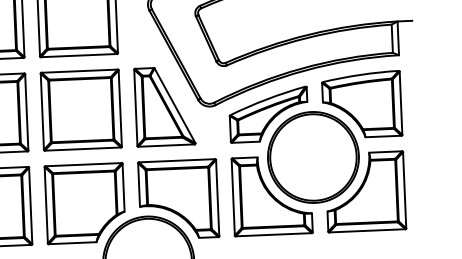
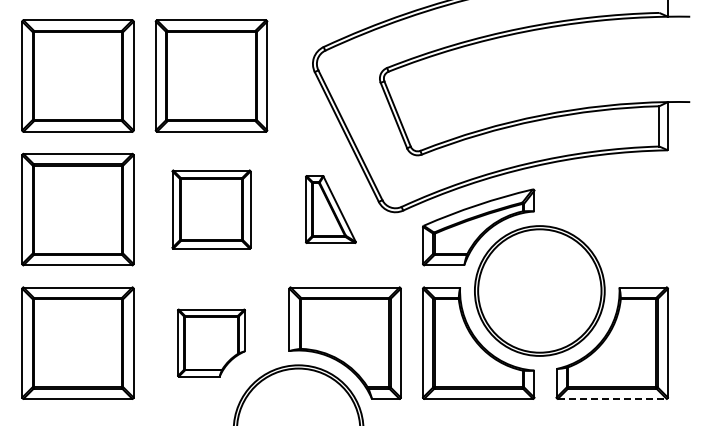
part: (361, 104) -> (611, 218), removed
part: (164, 106) -> (330, 209), size x0.6
part: (81, 110) -> (211, 209), size x0.7
part: (85, 203) -> (211, 342), size x0.6
line: (367, 230) -> (612, 398), solid -> dashed

